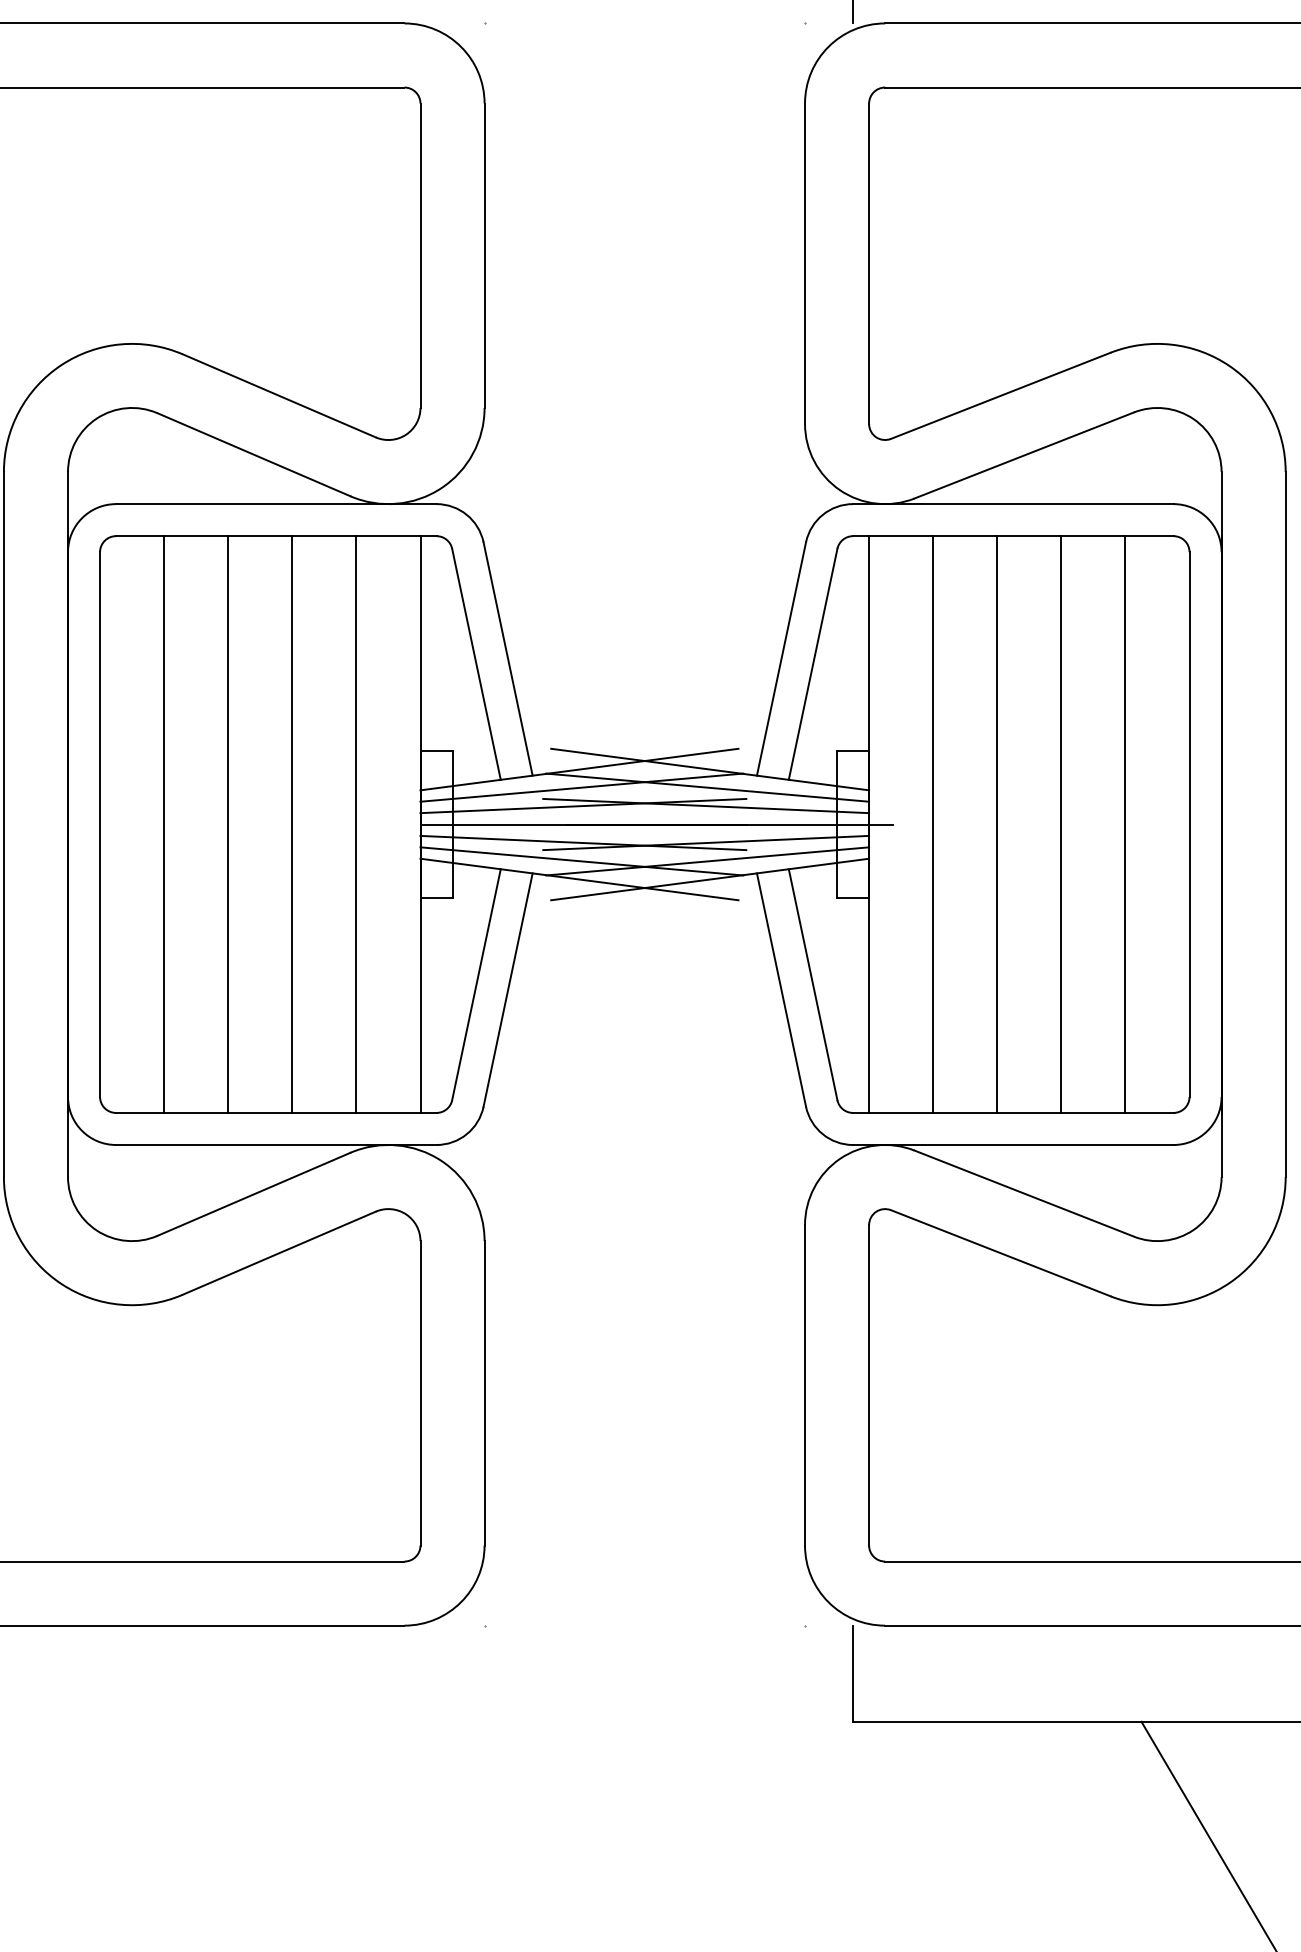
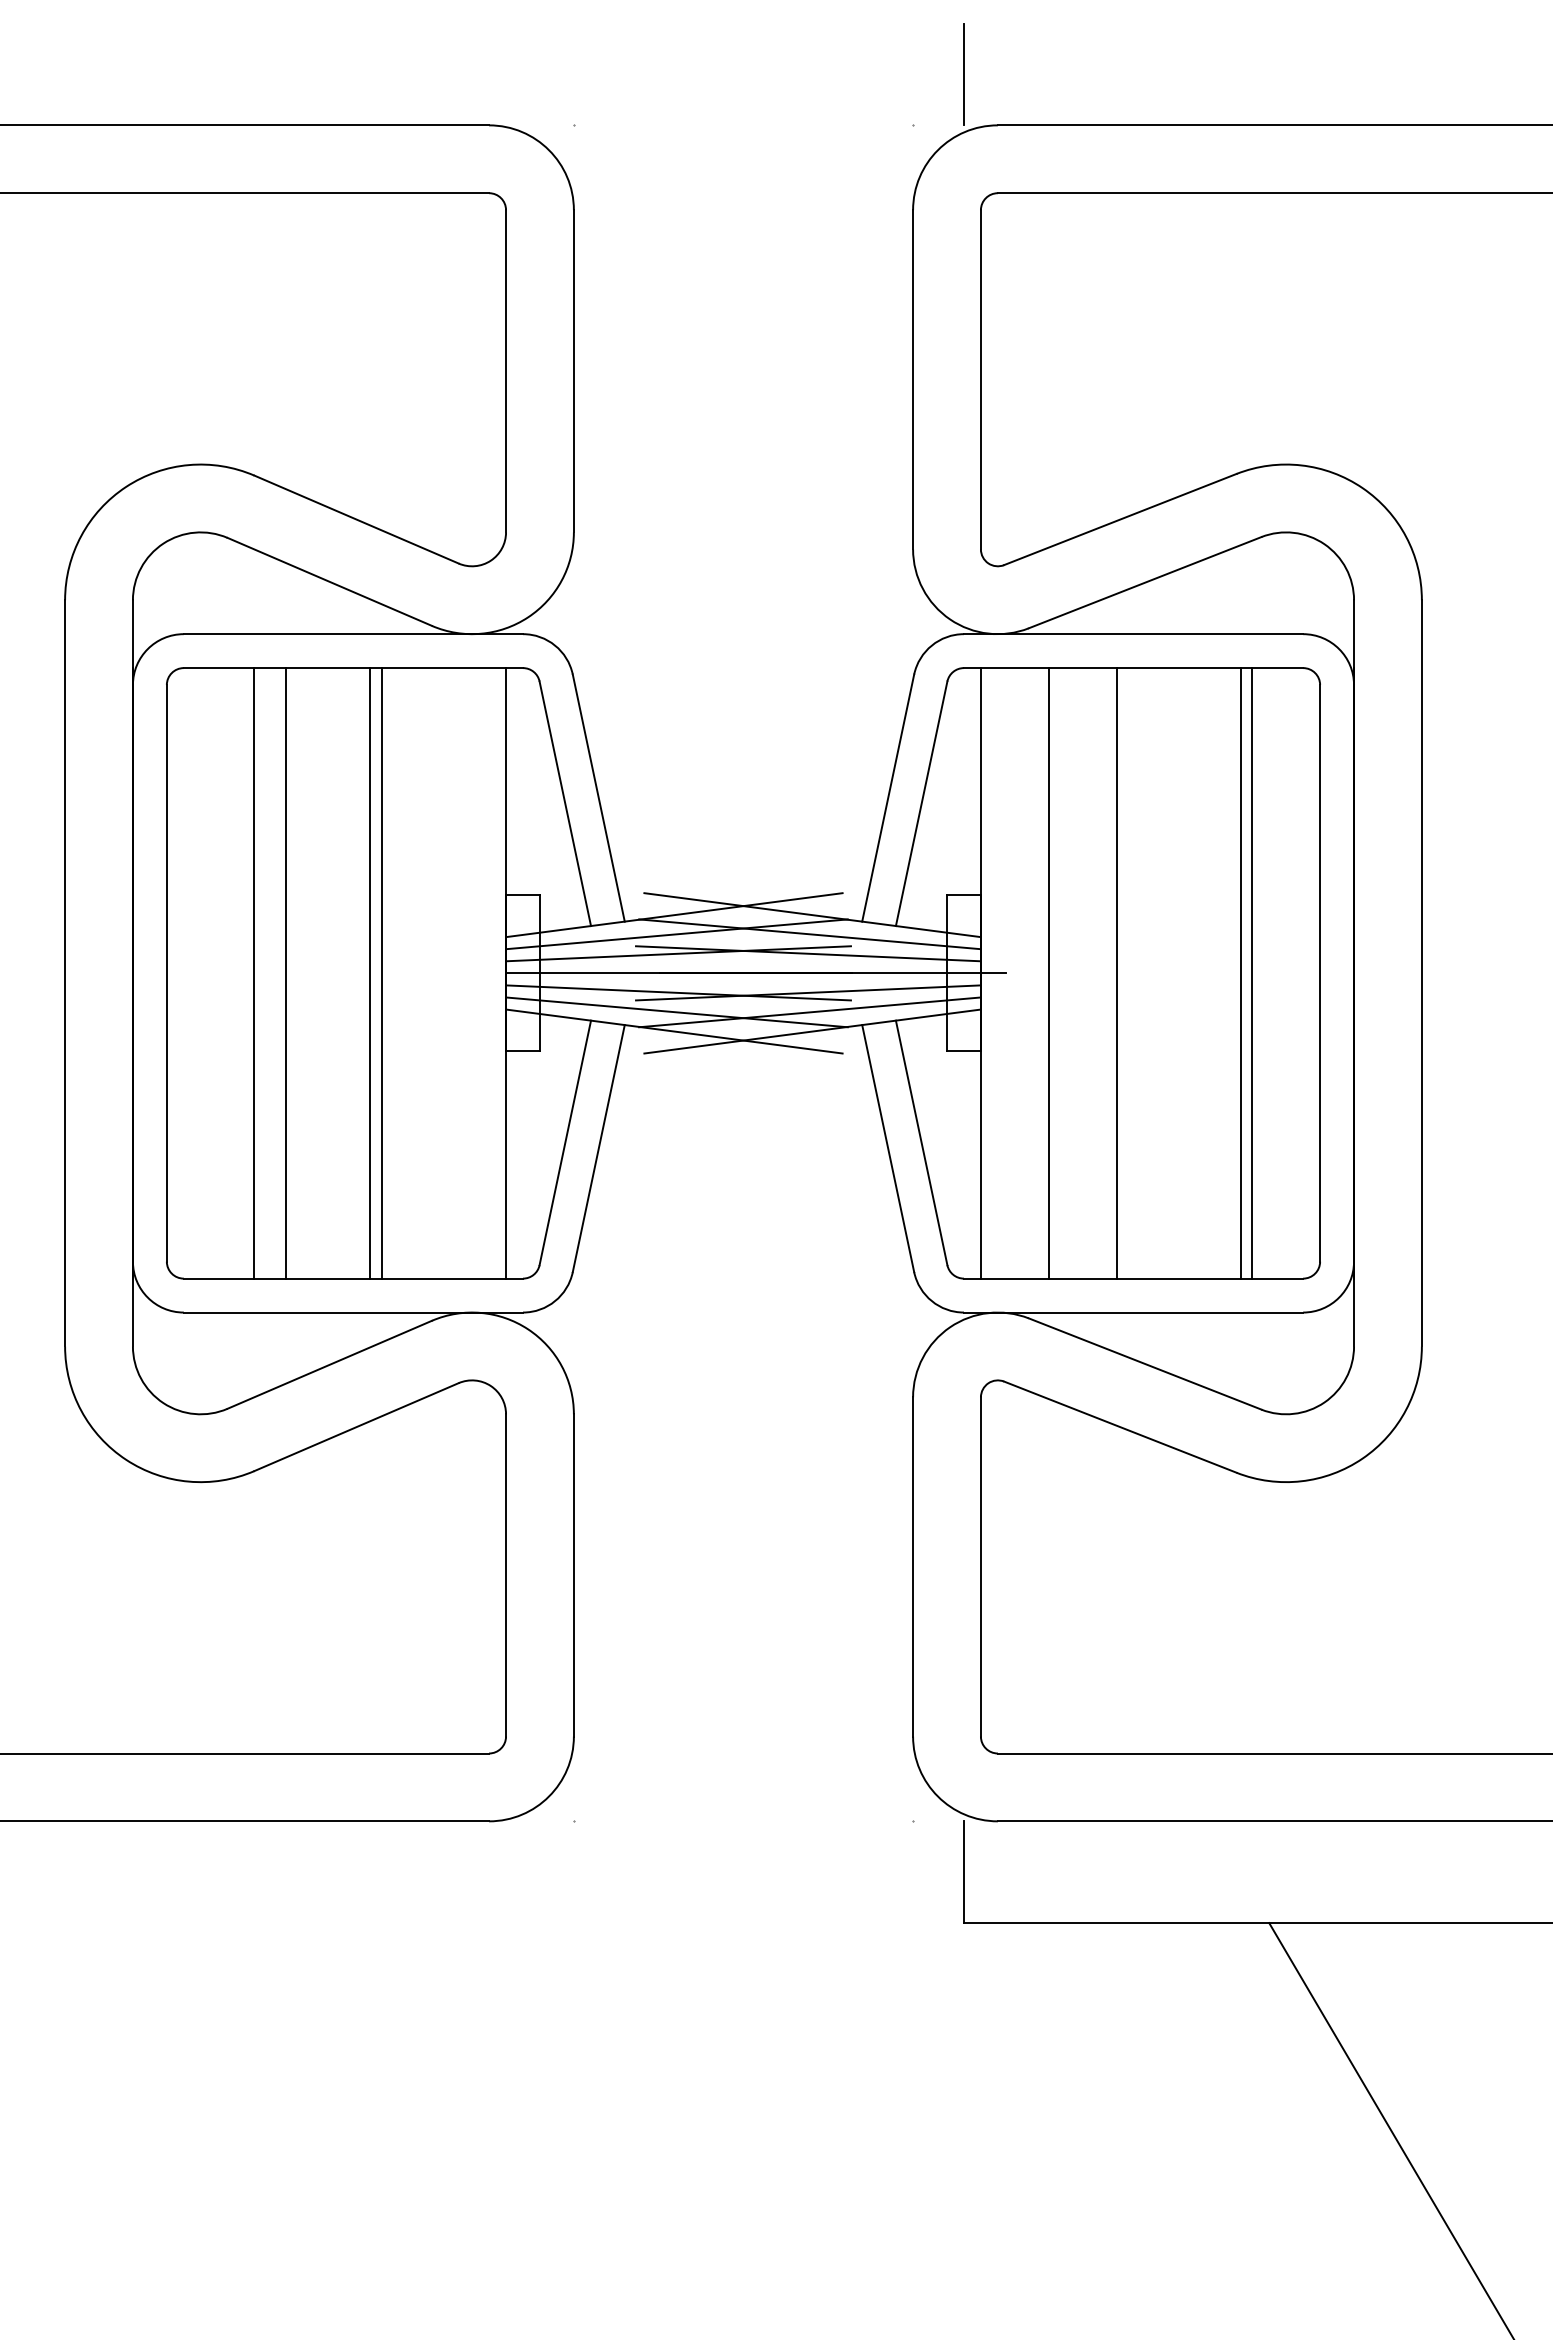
line: (163, 824) -> (285, 973), moved
line: (228, 824) -> (253, 973), moved
line: (356, 824) -> (382, 973), moved
line: (1061, 824) -> (1241, 973), moved

